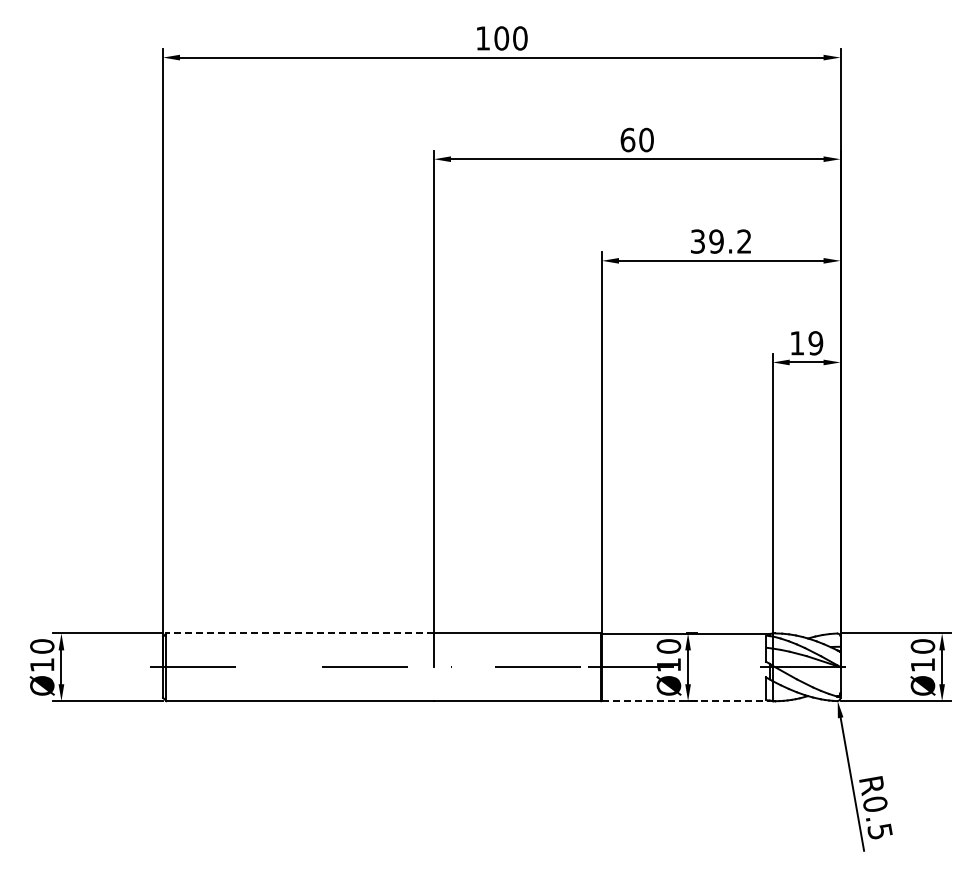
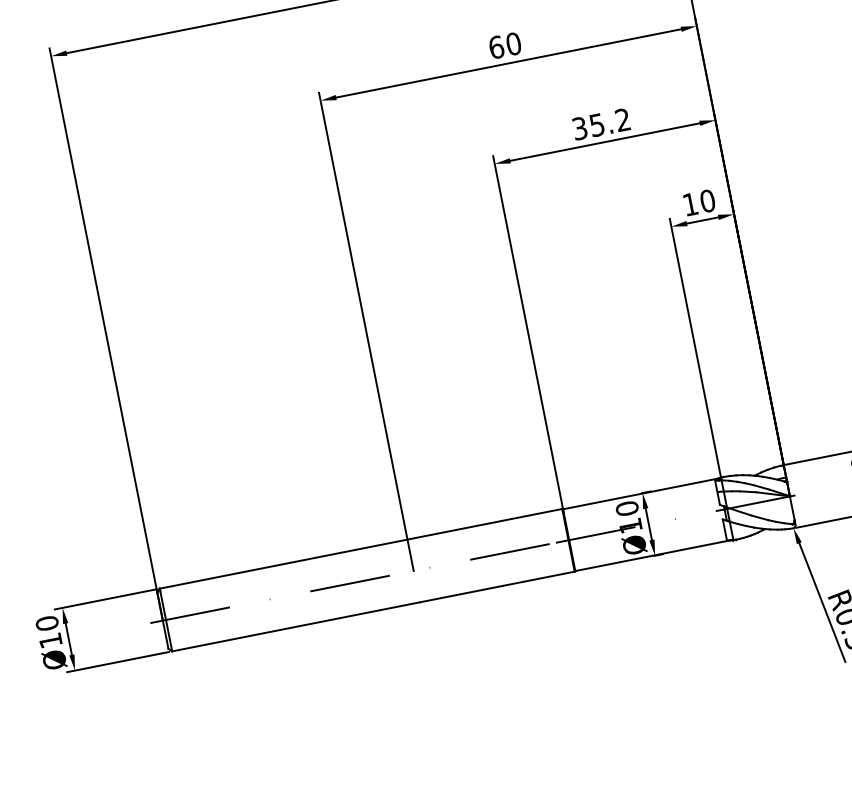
text: (716, 241) -> (597, 125), 39.2 -> 35.2
text: (815, 343) -> (707, 201), 19 -> 10
line: (300, 633) -> (283, 564), dashed -> solid
line: (685, 700) -> (652, 555), dashed -> solid

